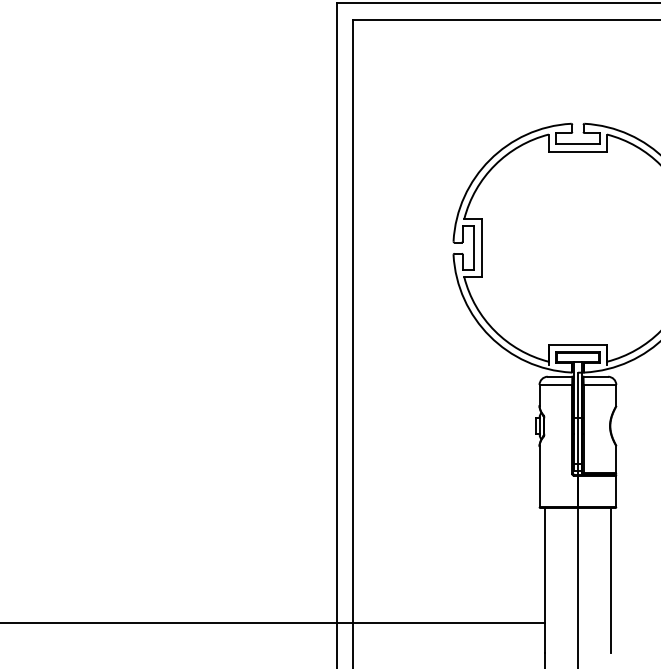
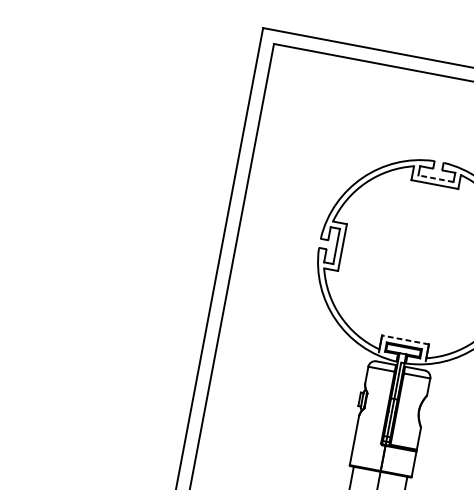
line: (577, 144) -> (435, 178), solid -> dashed
line: (577, 344) -> (405, 339), solid -> dashed

